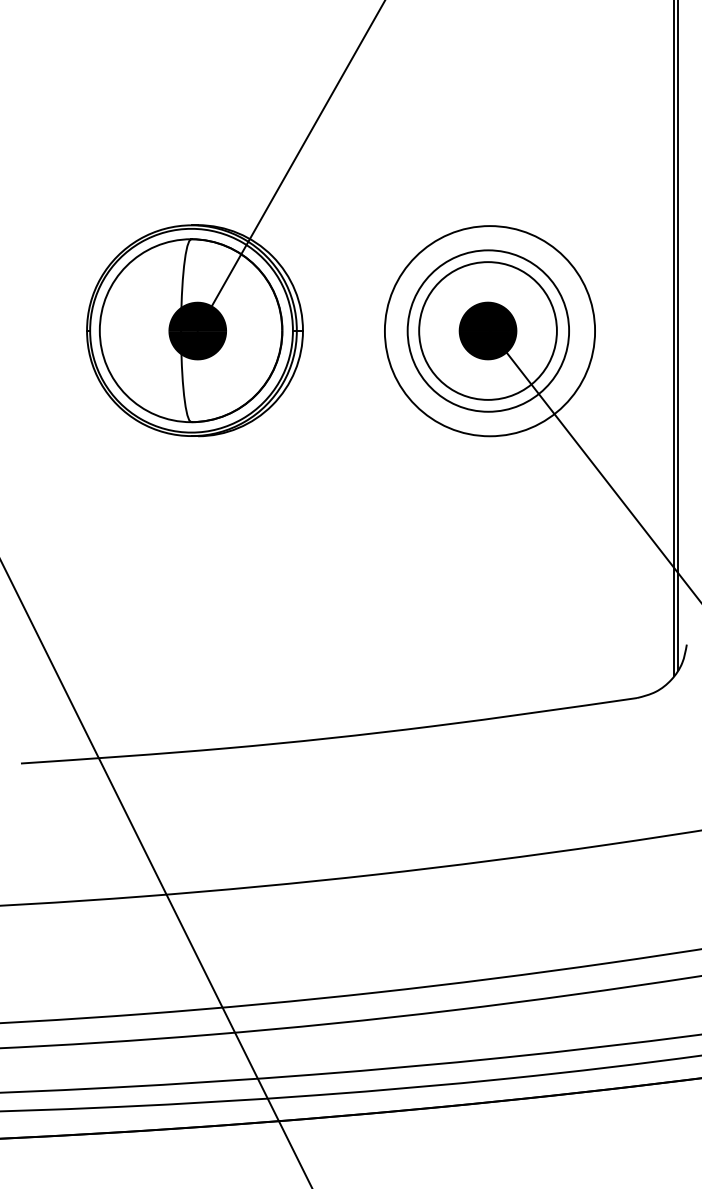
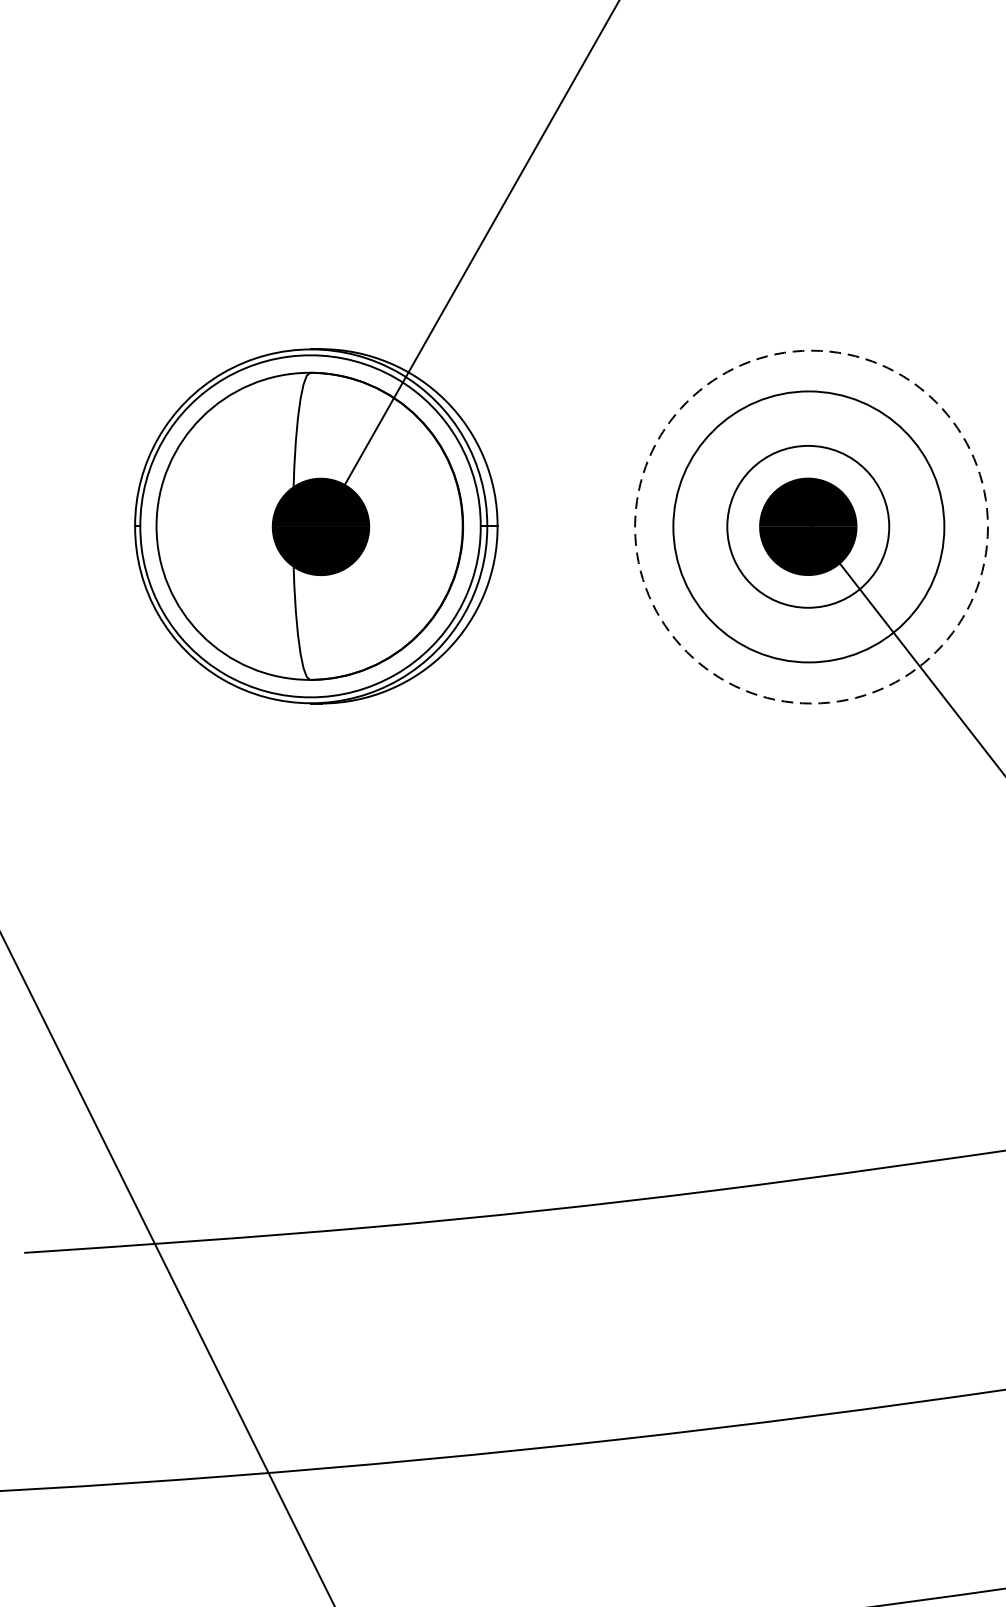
circle: (487, 330) -> (807, 525), size x0.7
circle: (489, 331) -> (810, 527), solid -> dashed

